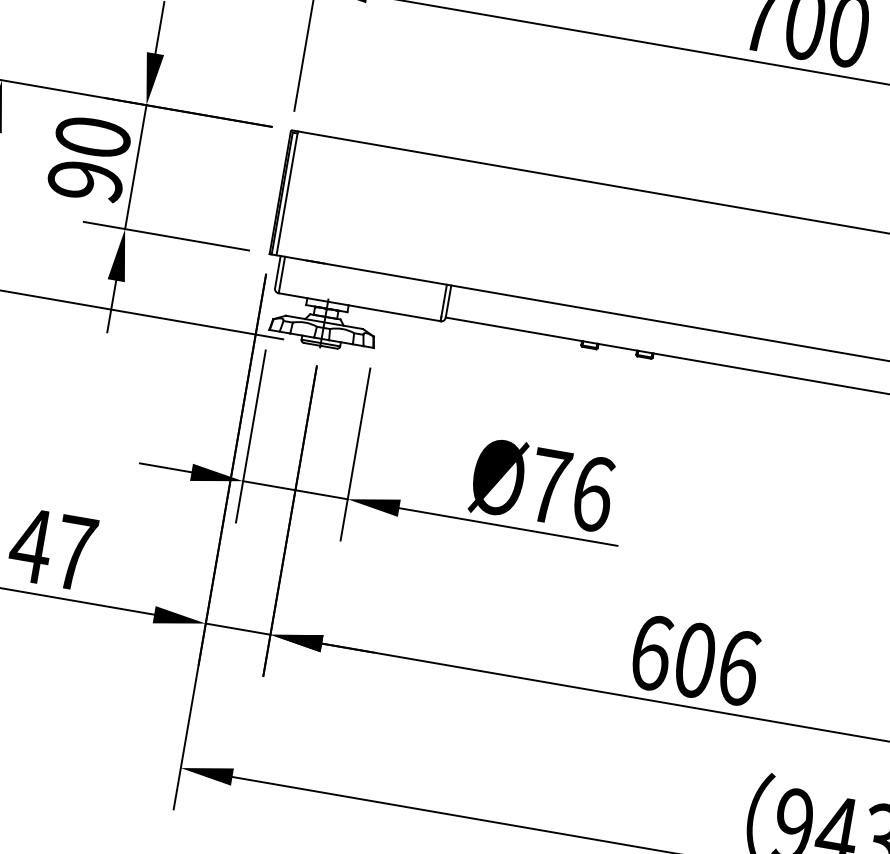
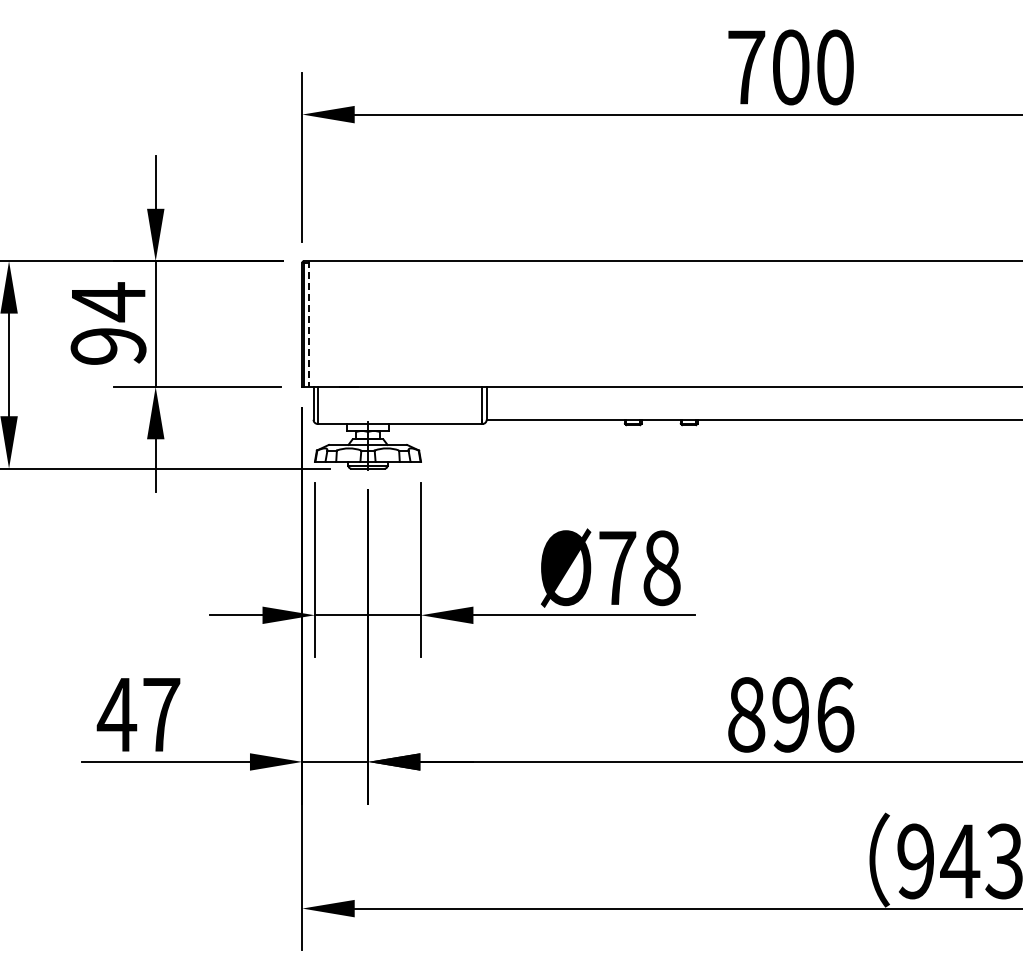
text: (92, 137) -> (108, 302), 90 -> 94
line: (287, 193) -> (309, 324), solid -> dashed
text: (592, 494) -> (661, 568), Ø76 -> Ø78
text: (673, 656) -> (768, 714), 606 -> 896

